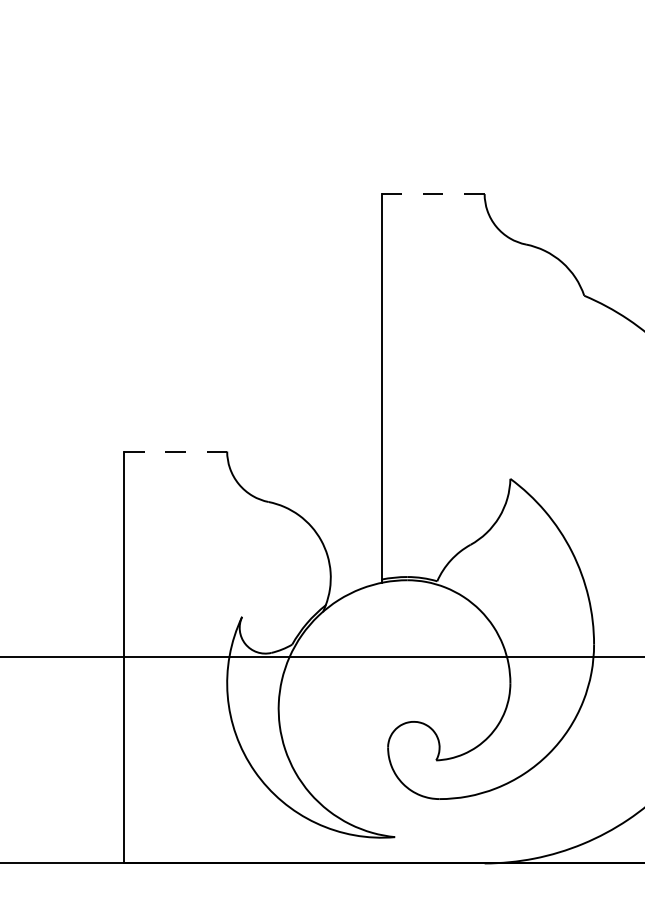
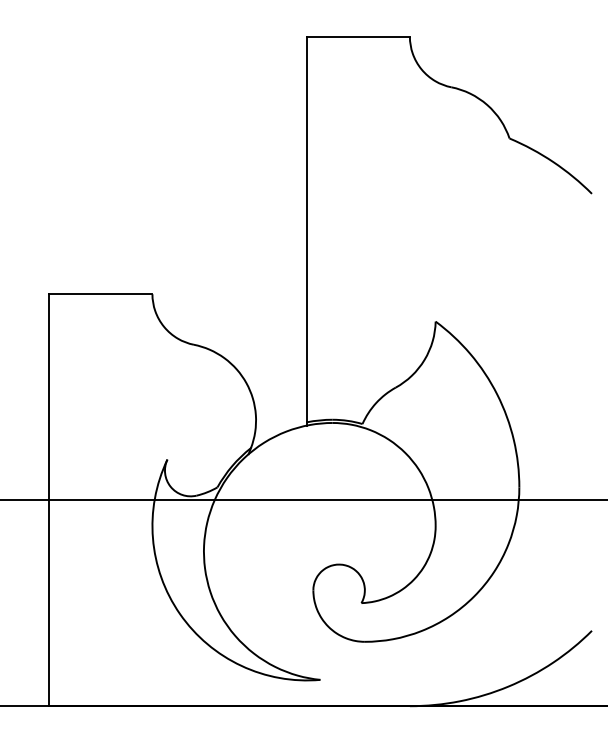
line: (432, 194) -> (357, 37), dashed -> solid
line: (175, 451) -> (100, 294), dashed -> solid

